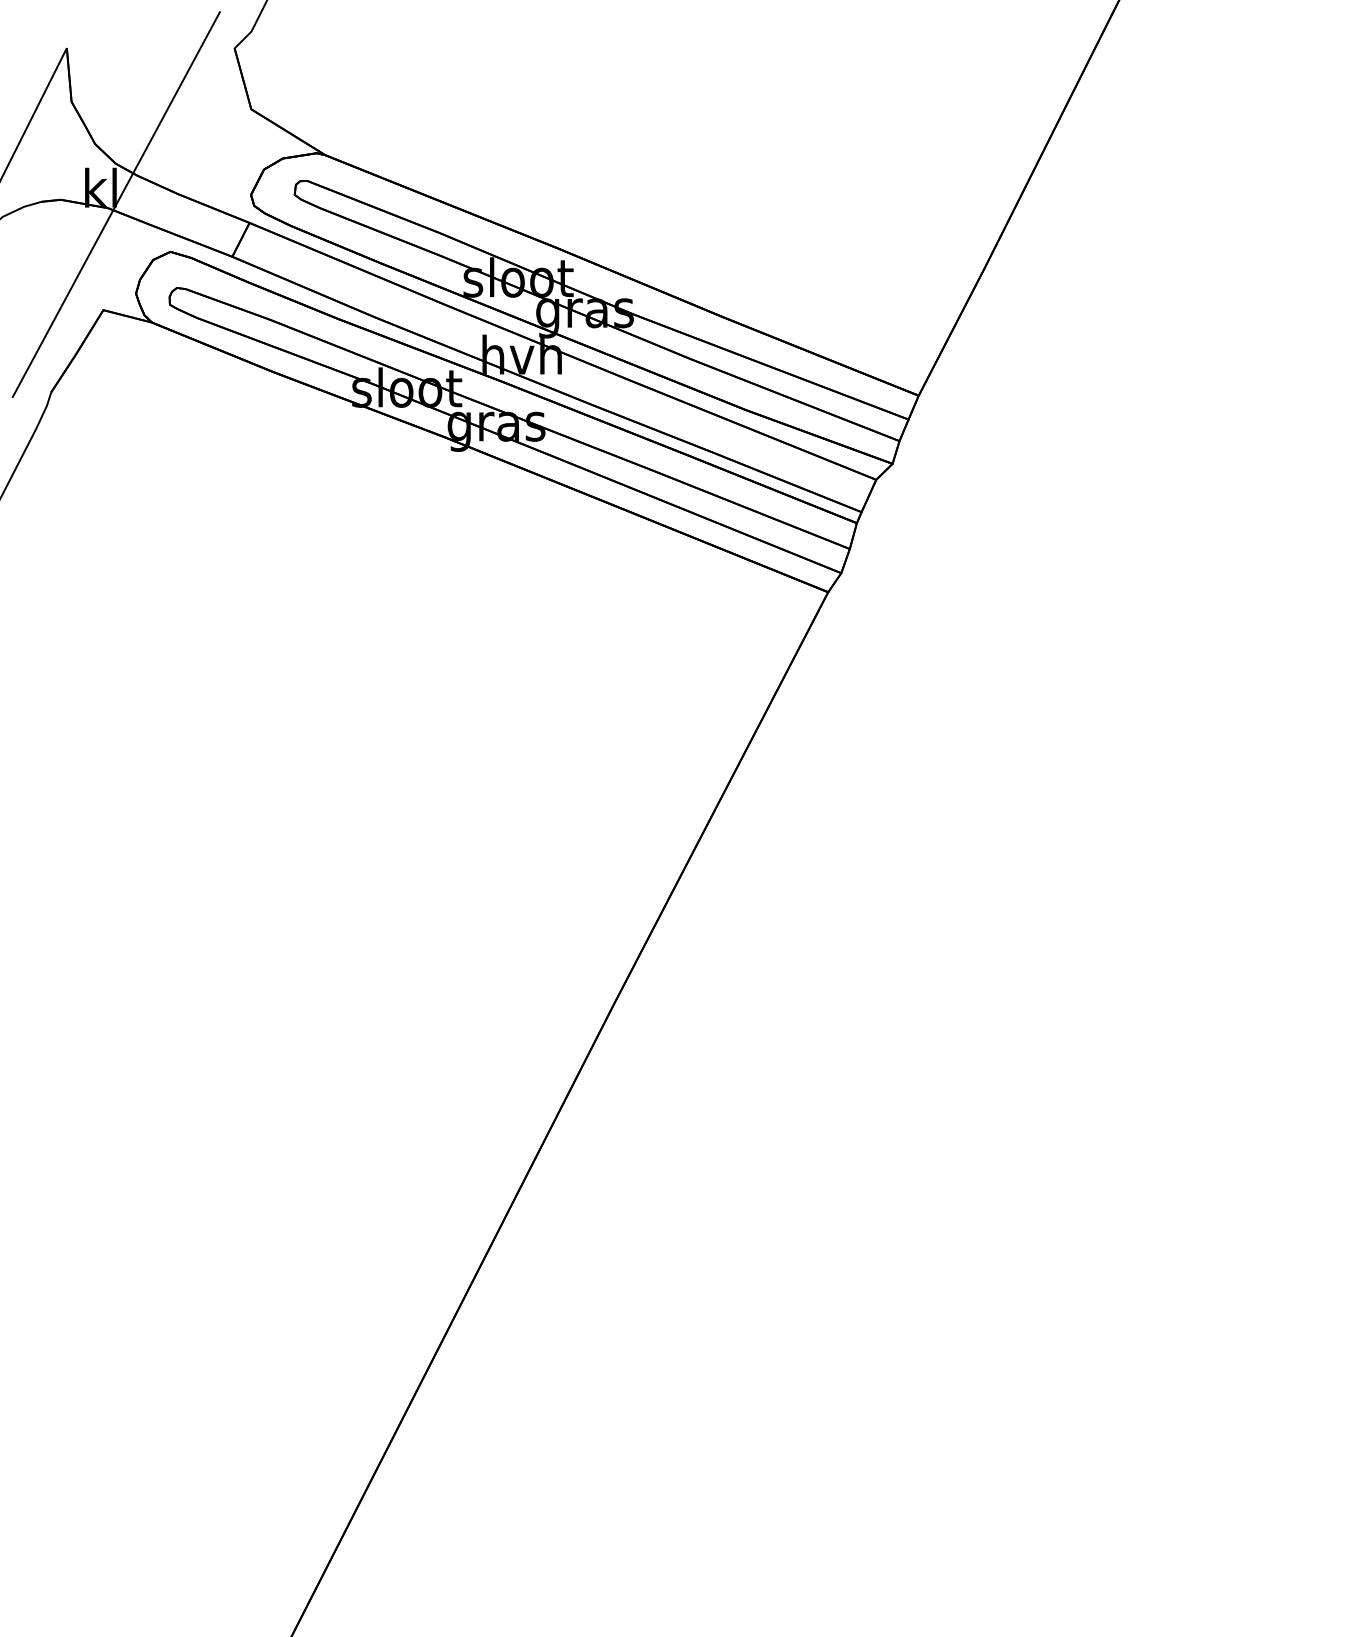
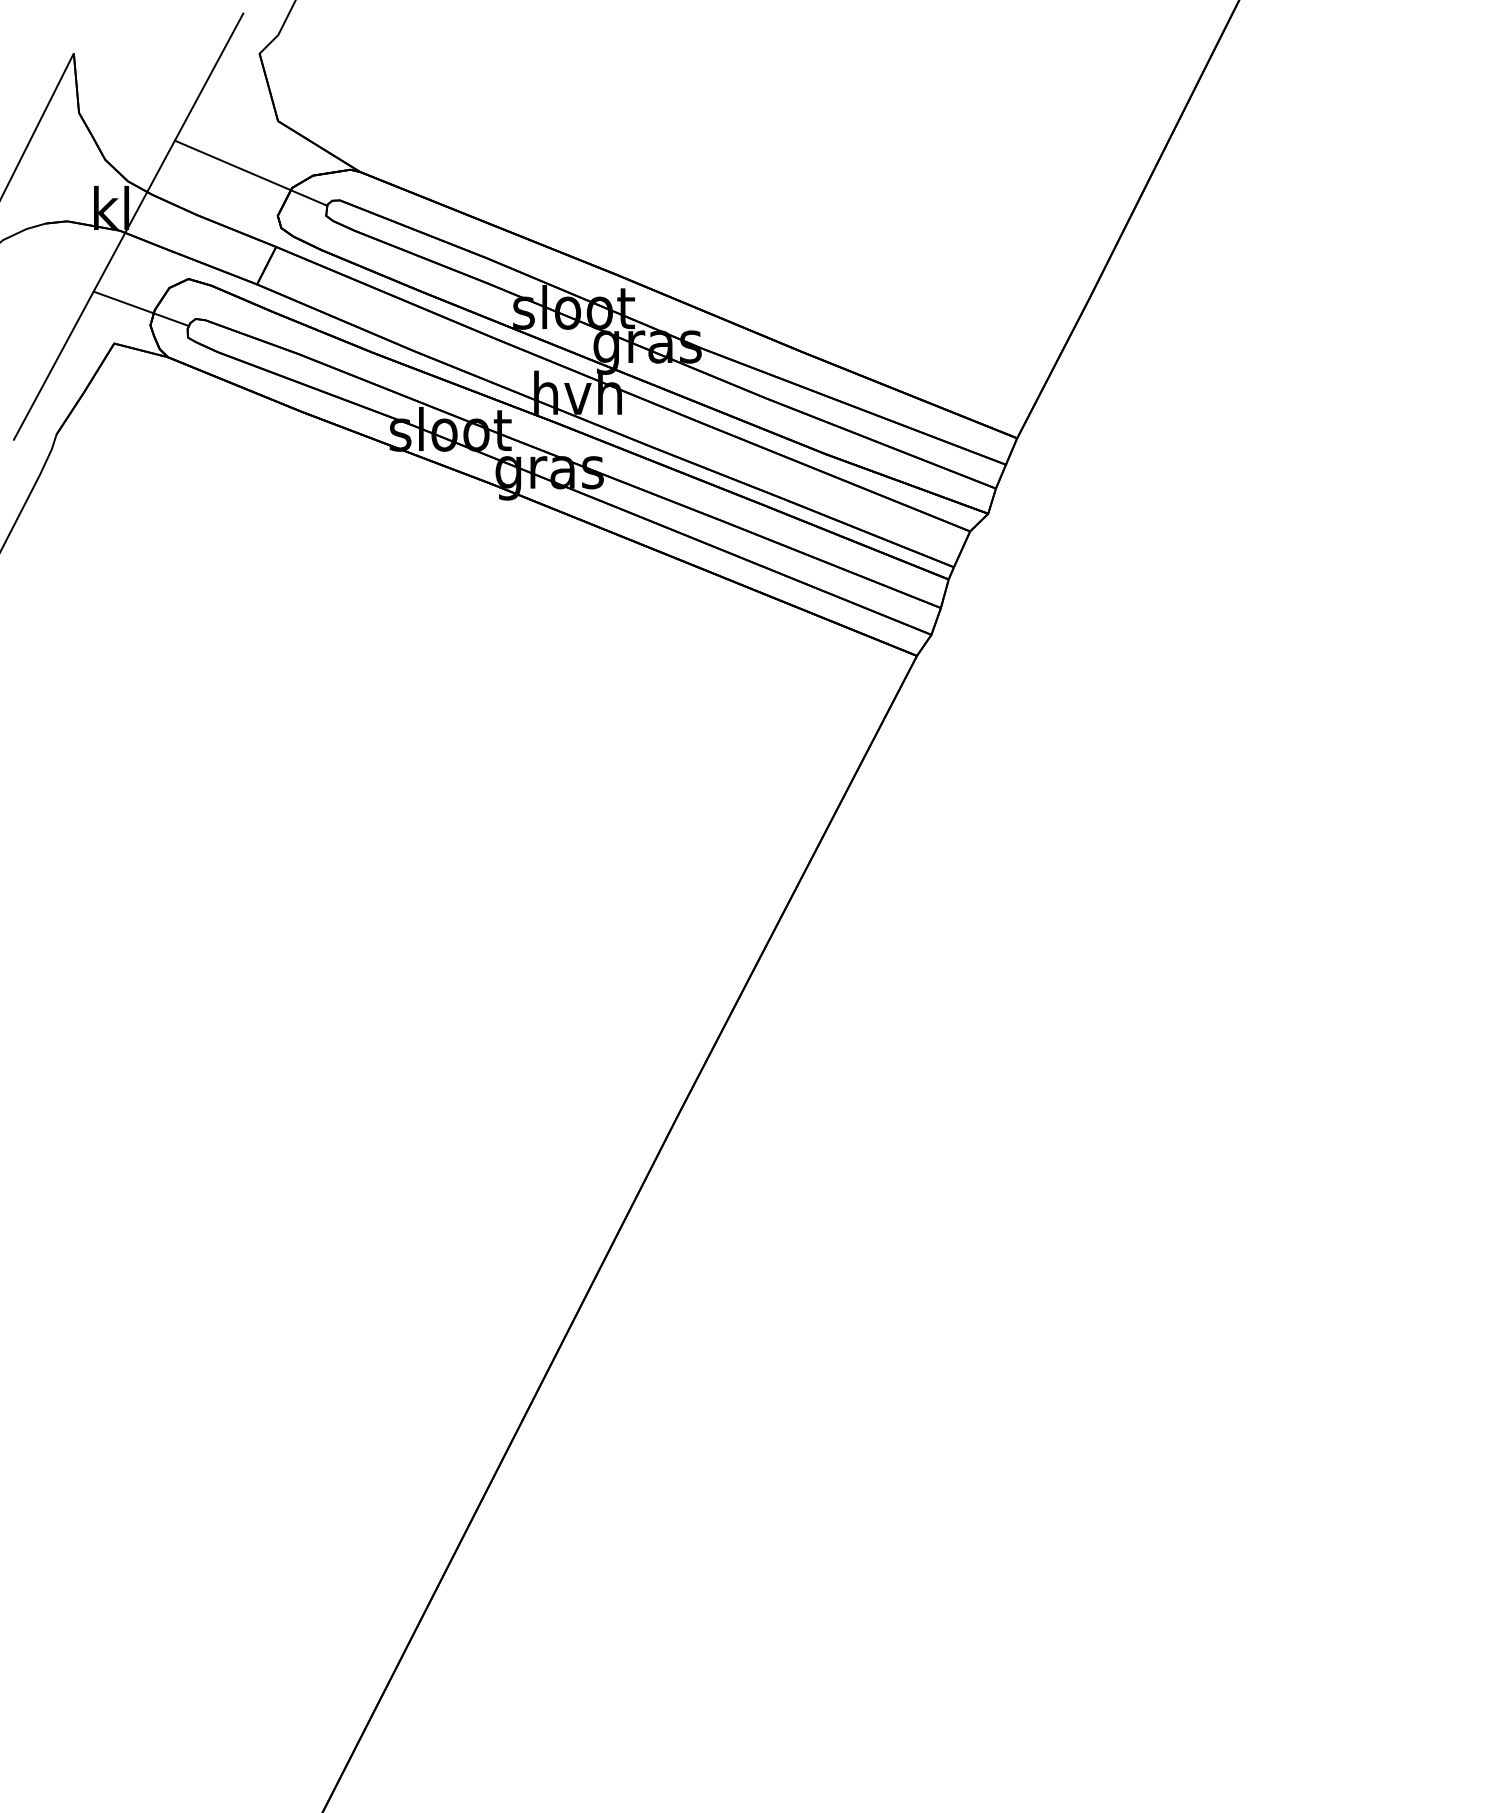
line: (226, 155) -> (250, 172), added
line: (127, 278) -> (140, 308), added

